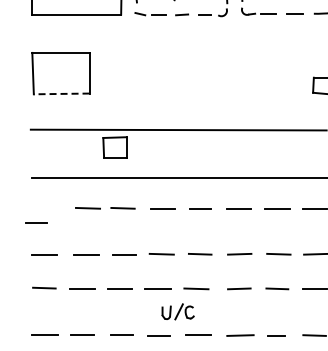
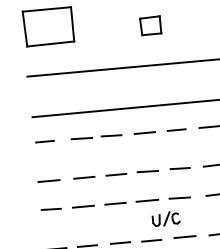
line: (61, 93) -> (50, 43), dashed -> solid
part: (114, 147) -> (150, 25), moved
line: (36, 222) -> (45, 141), moved

